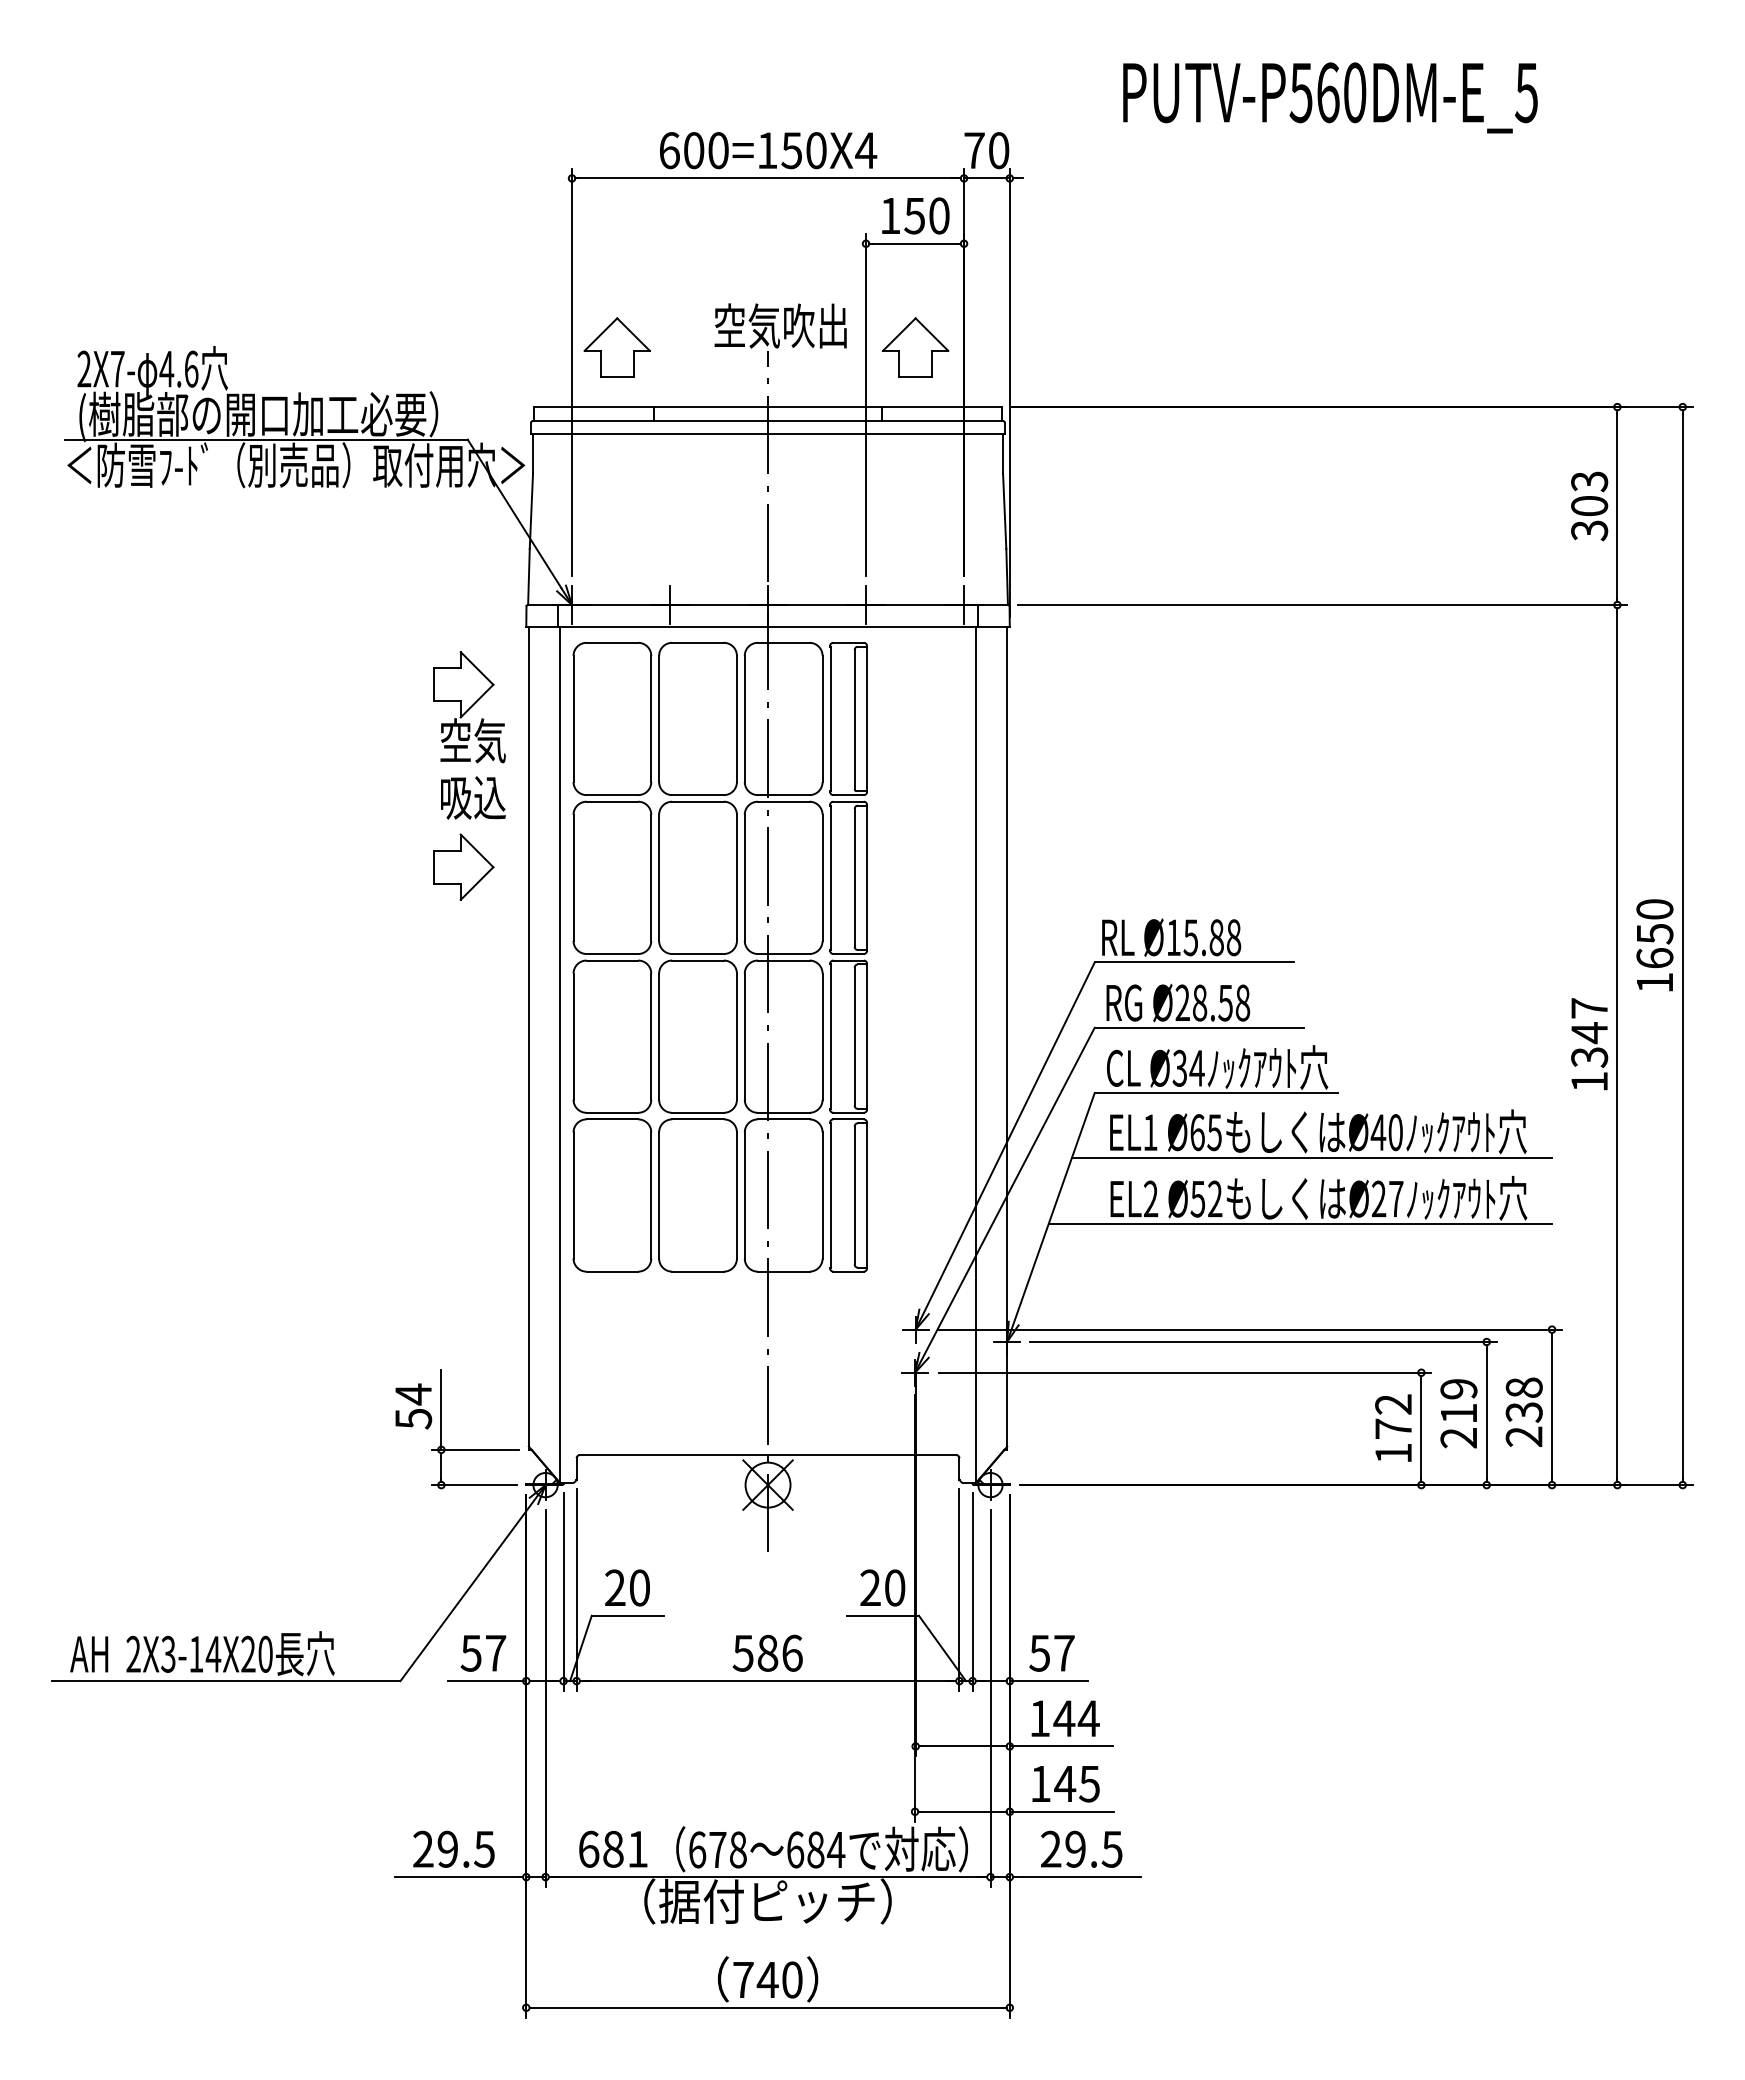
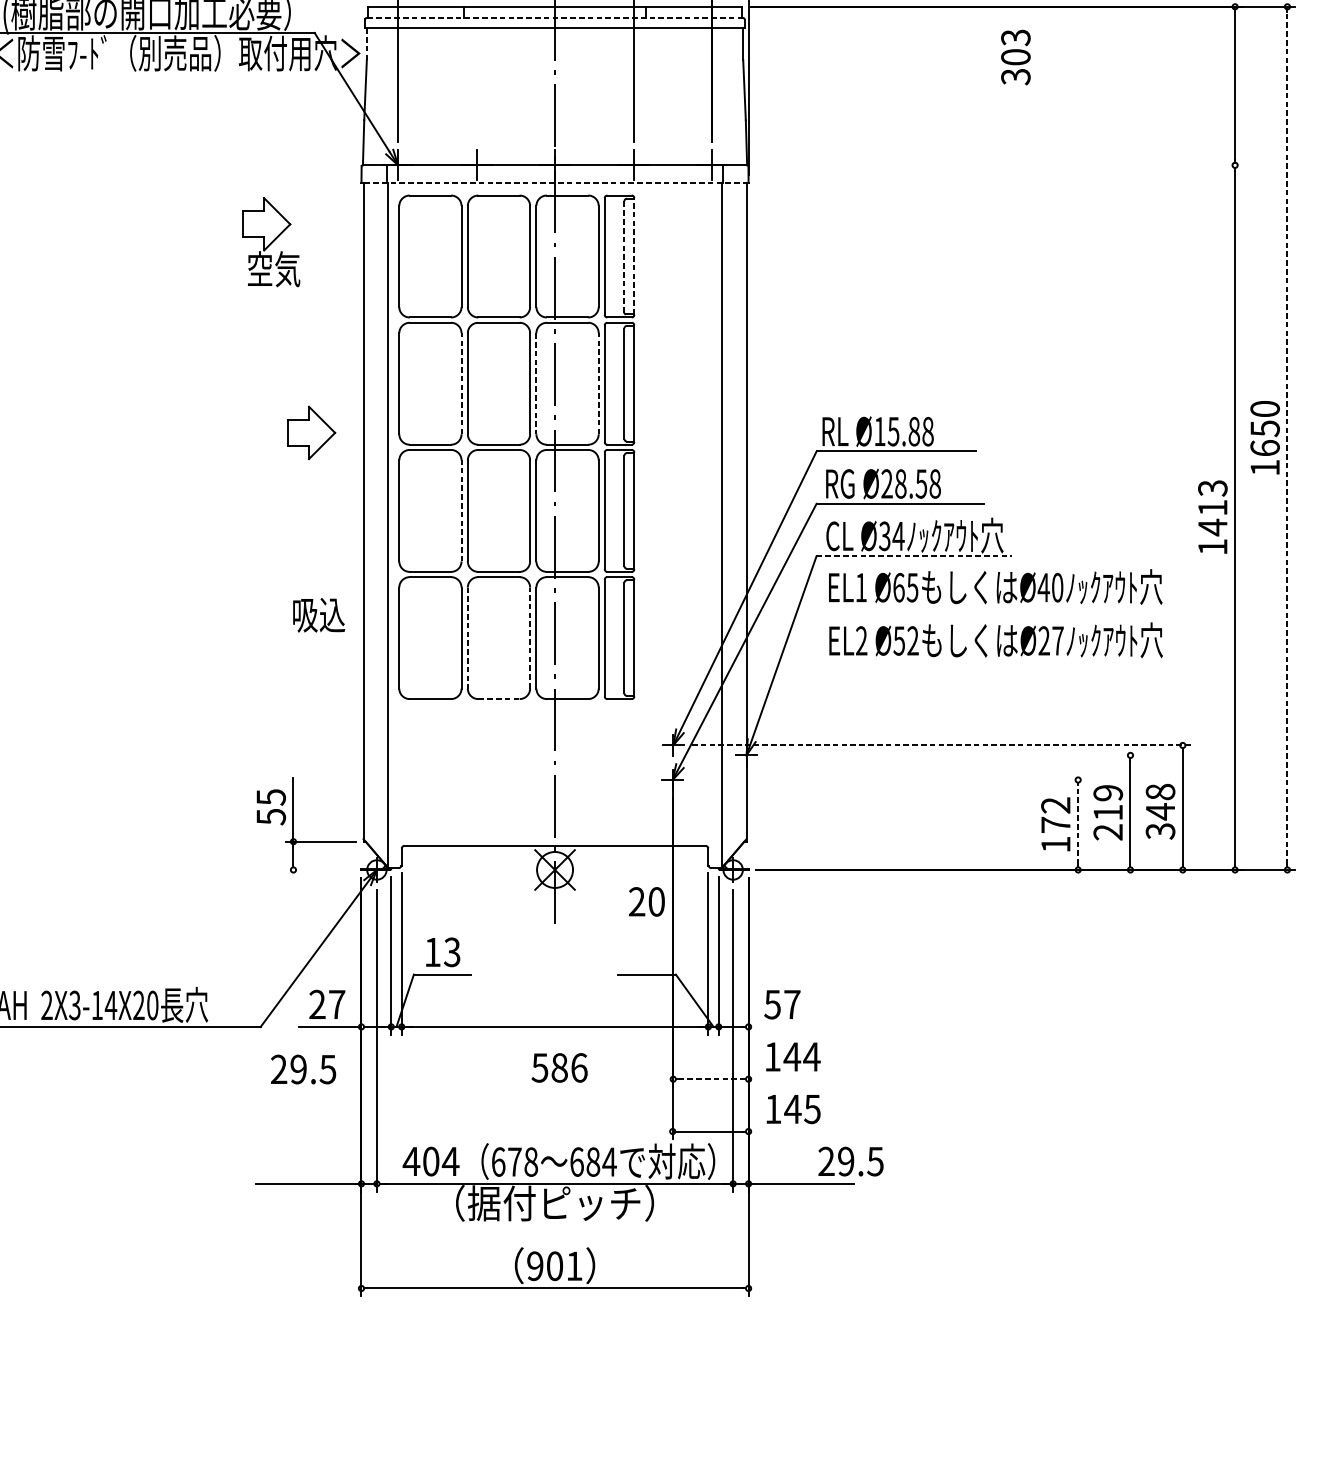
line: (767, 421) -> (554, 18), solid -> dashed
line: (533, 453) -> (367, 43), solid -> dashed
text: (1589, 506) -> (1015, 57), moved
line: (1322, 605) -> (998, 165), removed
line: (768, 626) -> (555, 182), solid -> dashed
part: (469, 707) -> (271, 242), moved
line: (866, 718) -> (633, 256), solid -> dashed
line: (854, 719) -> (624, 256), solid -> dashed
text: (473, 797) -> (319, 614), moved
part: (463, 866) -> (311, 432), moved
line: (651, 877) -> (461, 383), solid -> dashed
line: (822, 877) -> (598, 383), solid -> dashed
line: (744, 878) -> (536, 384), solid -> dashed
line: (1682, 945) -> (1287, 437), solid -> dashed
text: (1589, 1033) -> (1212, 508), 1347 -> 1413
line: (651, 1036) -> (461, 510), solid -> dashed
line: (1216, 1093) -> (914, 556), solid -> dashed
line: (1311, 1158) -> (990, 608), removed
line: (736, 1195) -> (529, 638), solid -> dashed
line: (659, 1196) -> (468, 638), solid -> dashed
line: (1300, 1223) -> (981, 660), removed
line: (698, 1271) -> (499, 698), solid -> dashed
line: (1250, 1329) -> (941, 745), solid -> dashed
line: (1262, 1342) -> (950, 755), removed
line: (1185, 1372) -> (889, 779), removed
text: (413, 1394) -> (271, 797), 54 -> 55
text: (1523, 1424) -> (1159, 821), 238 -> 348
line: (1421, 1428) -> (1078, 824), solid -> dashed
line: (473, 1485) -> (319, 870), removed
text: (627, 1587) -> (442, 951), 20 -> 13
text: (882, 1587) -> (646, 901), moved
text: (470, 1652) -> (316, 1004), 57 -> 27
text: (767, 1652) -> (559, 1067), moved
line: (1048, 1681) -> (779, 1027), removed
line: (962, 1746) -> (710, 1079), solid -> dashed
line: (1060, 1746) -> (789, 1079), removed
line: (1061, 1811) -> (790, 1131), removed
text: (453, 1848) -> (303, 1068), moved
text: (612, 1848) -> (430, 1160), 681 -> 404
text: (1081, 1848) -> (850, 1160), moved
text: (767, 1979) -> (554, 1265), 740 -> 901

